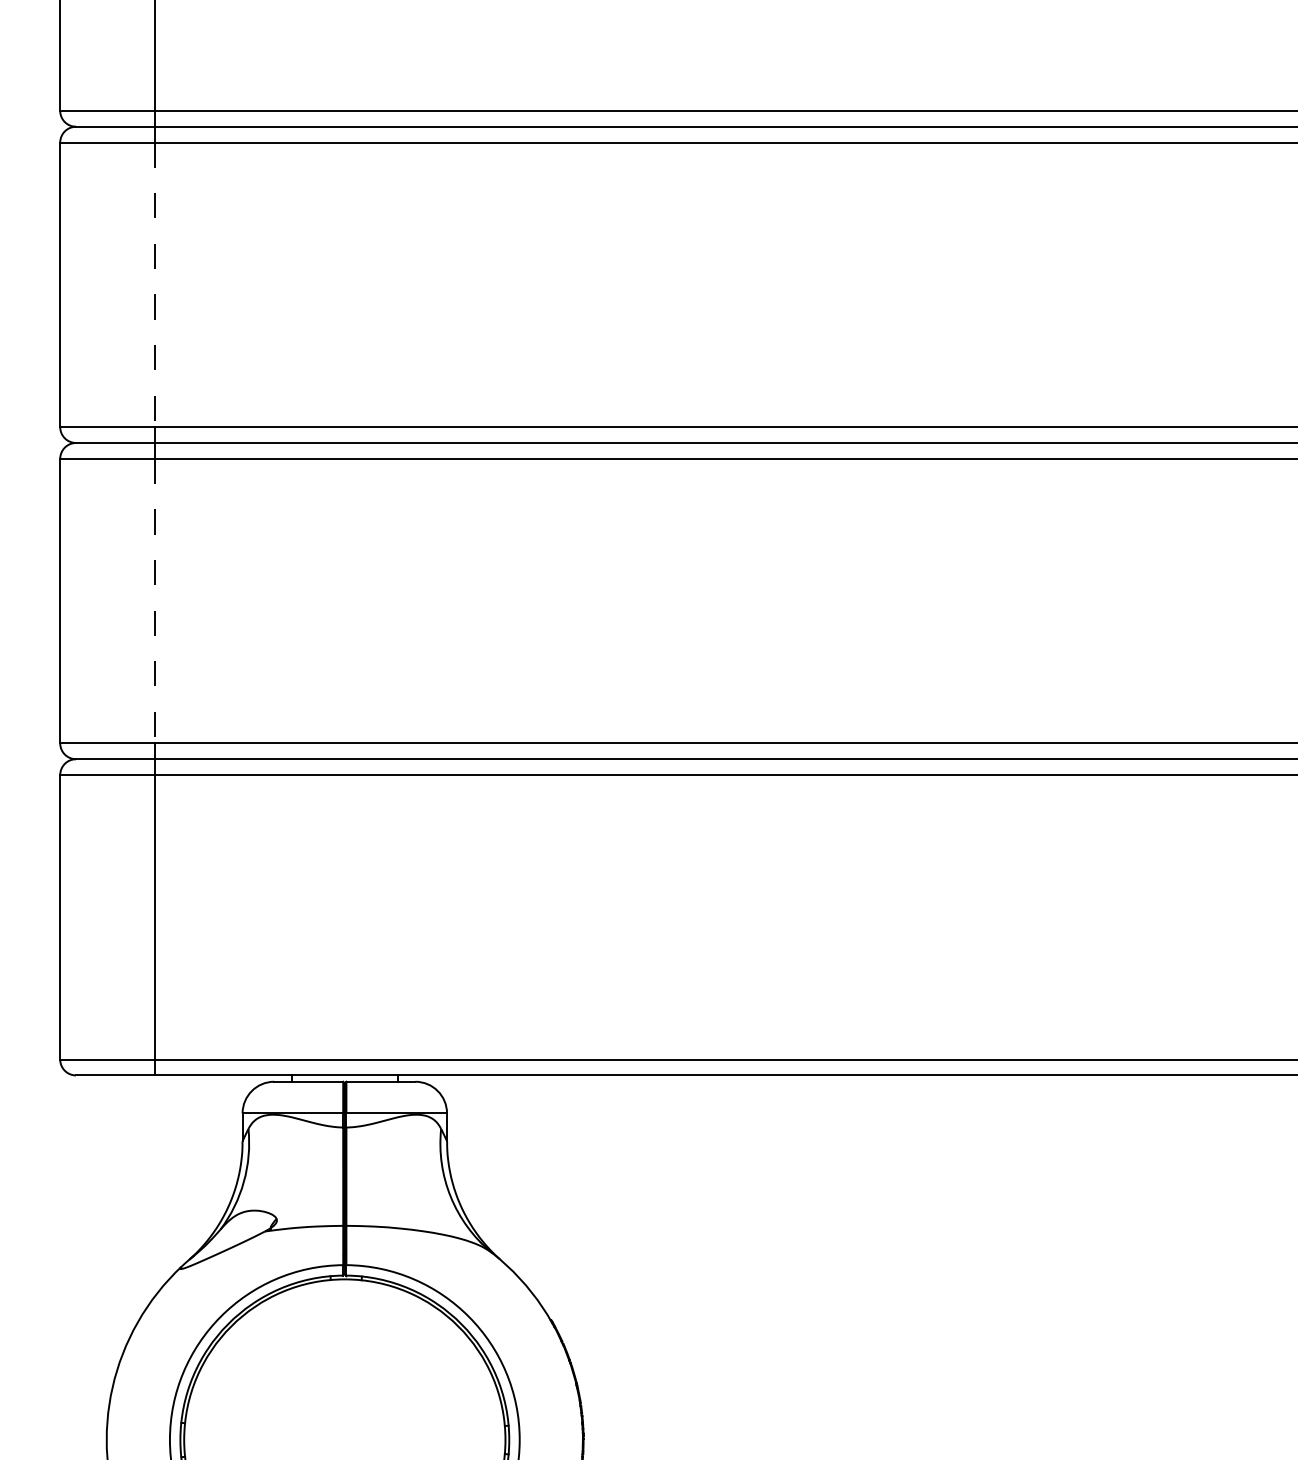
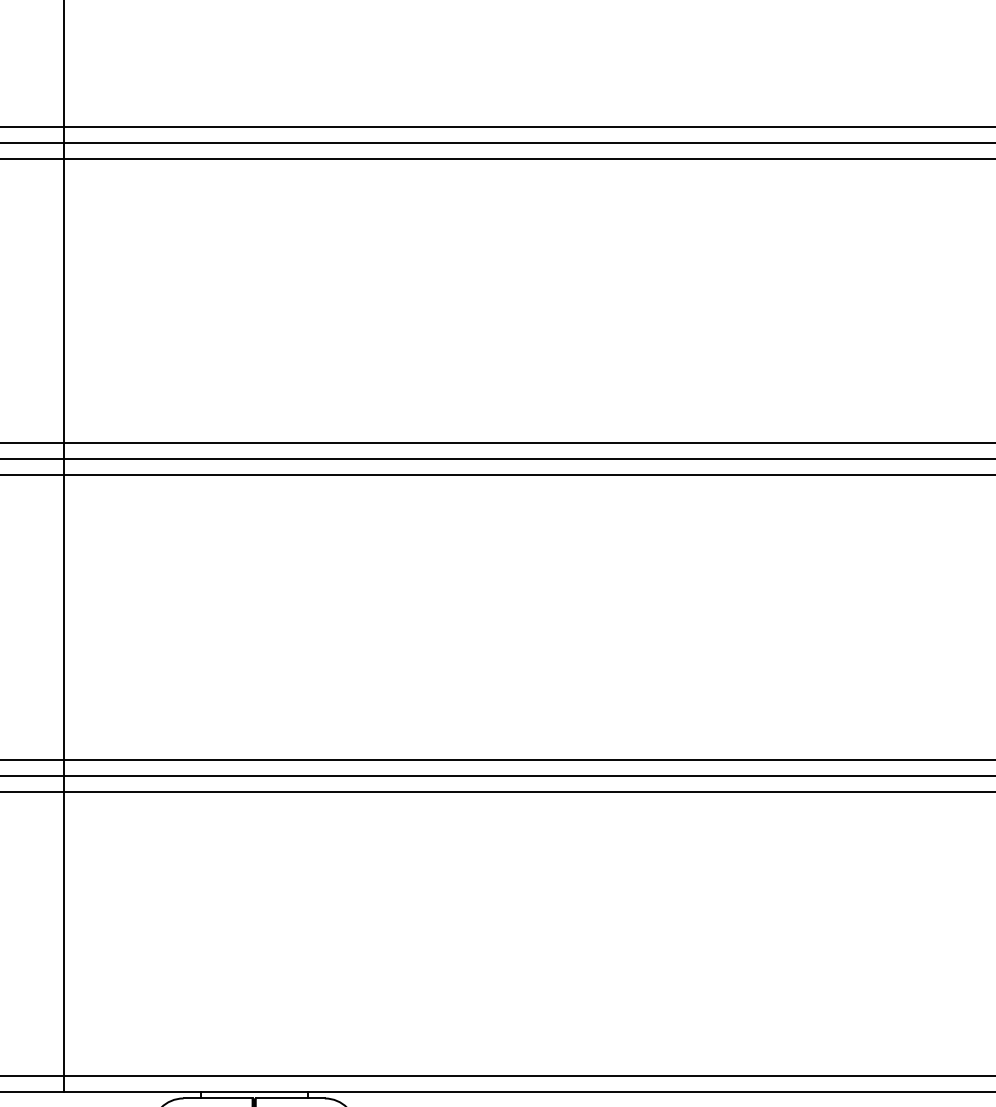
line: (155, 285) -> (64, 301), dashed -> solid
line: (155, 601) -> (64, 617), dashed -> solid

